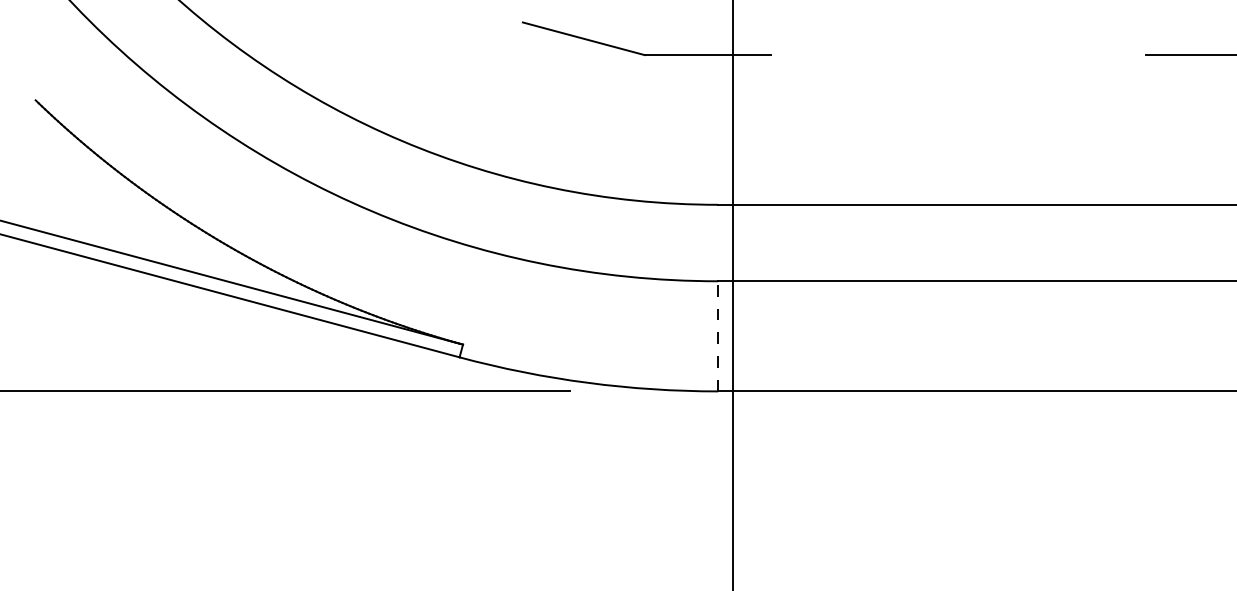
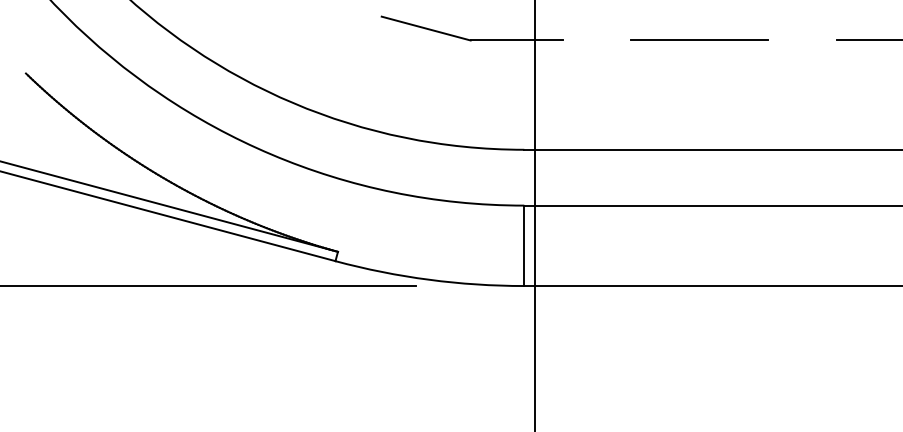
line: (958, 54) -> (699, 40), added
line: (718, 335) -> (524, 245), dashed -> solid

